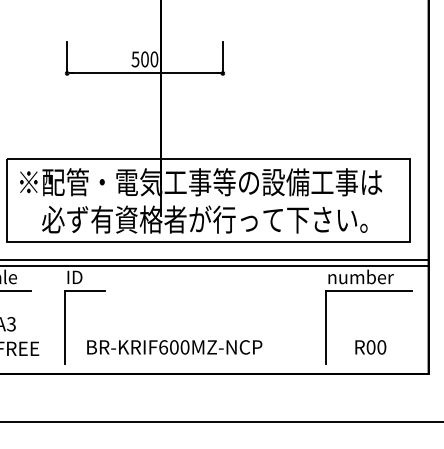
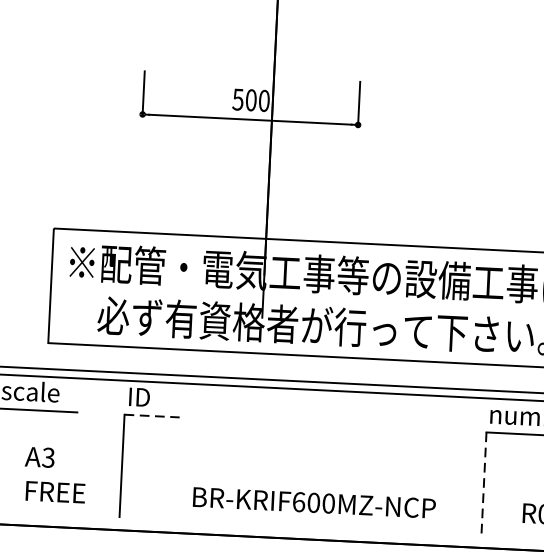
line: (84, 290) -> (151, 416), solid -> dashed
line: (326, 327) -> (484, 483), solid -> dashed
text: (174, 347) -> (314, 503), moved

